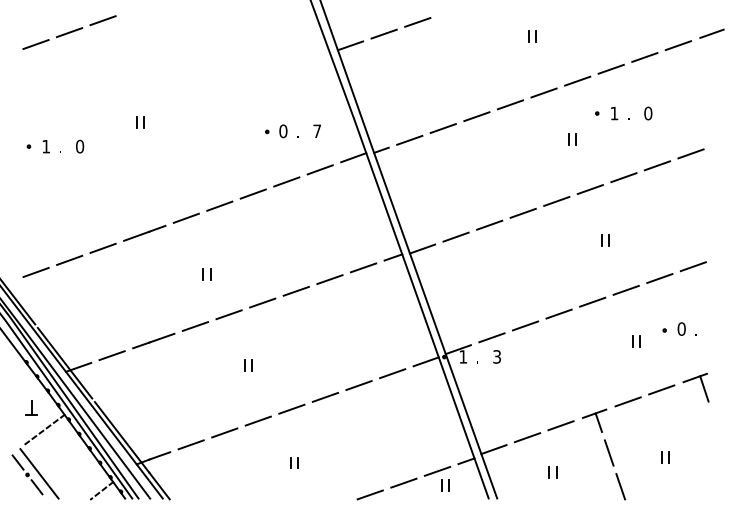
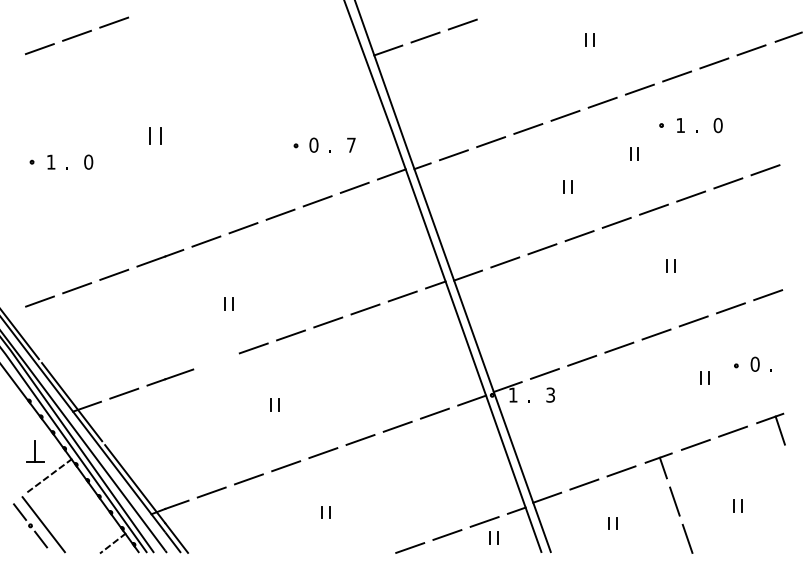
part: (140, 122) -> (155, 135), size x1.4
part: (512, 169) -> (567, 187), added
line: (195, 326) -> (216, 361), removed
part: (31, 407) -> (34, 451), size x1.4

